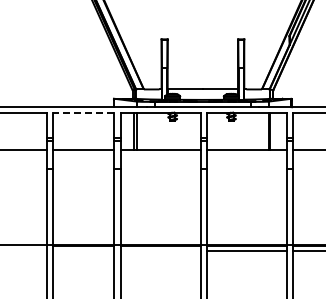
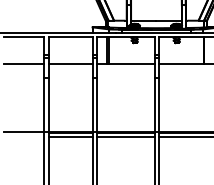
line: (83, 112) -> (70, 37), dashed -> solid
line: (83, 251) -> (70, 136), added
line: (160, 251) -> (125, 136), added

